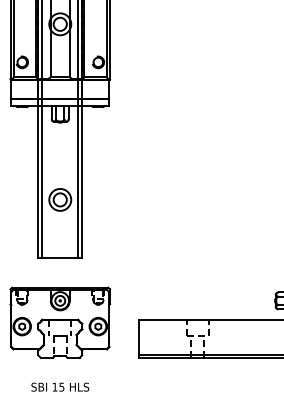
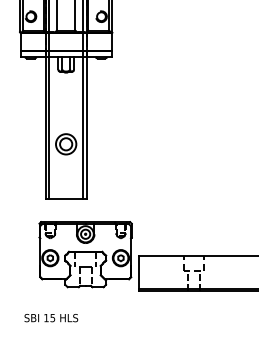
part: (60, 322) -> (85, 254), moved
text: (60, 386) -> (51, 317), moved

